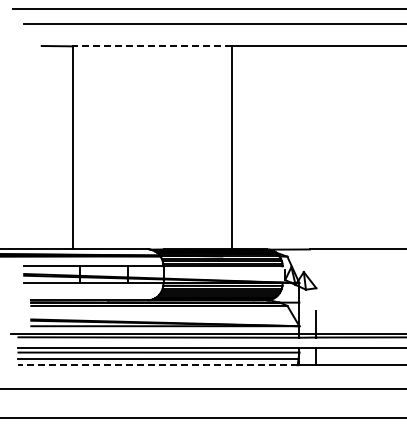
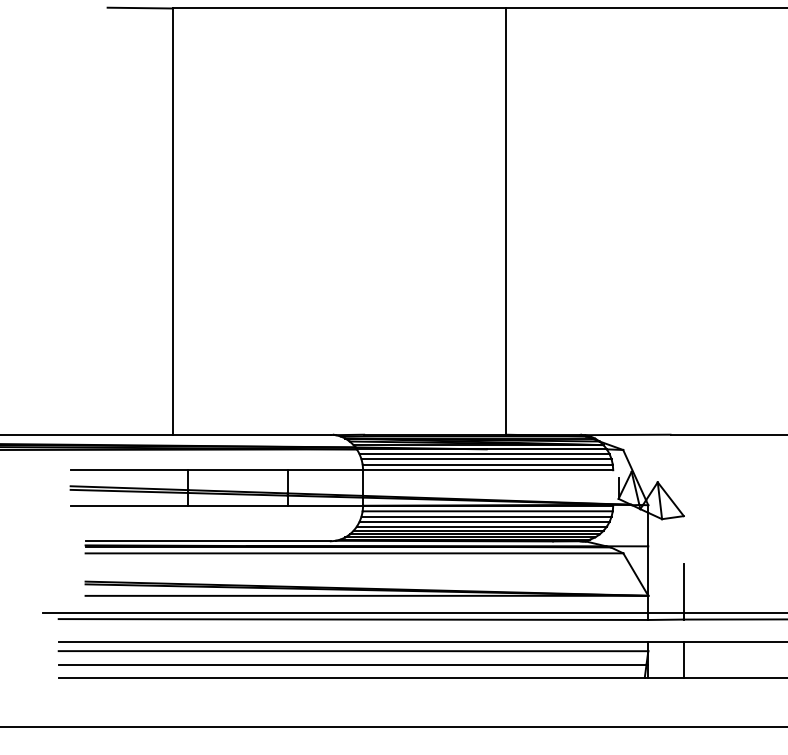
line: (151, 46) -> (337, 8), dashed -> solid
line: (158, 365) -> (352, 678), dashed -> solid

